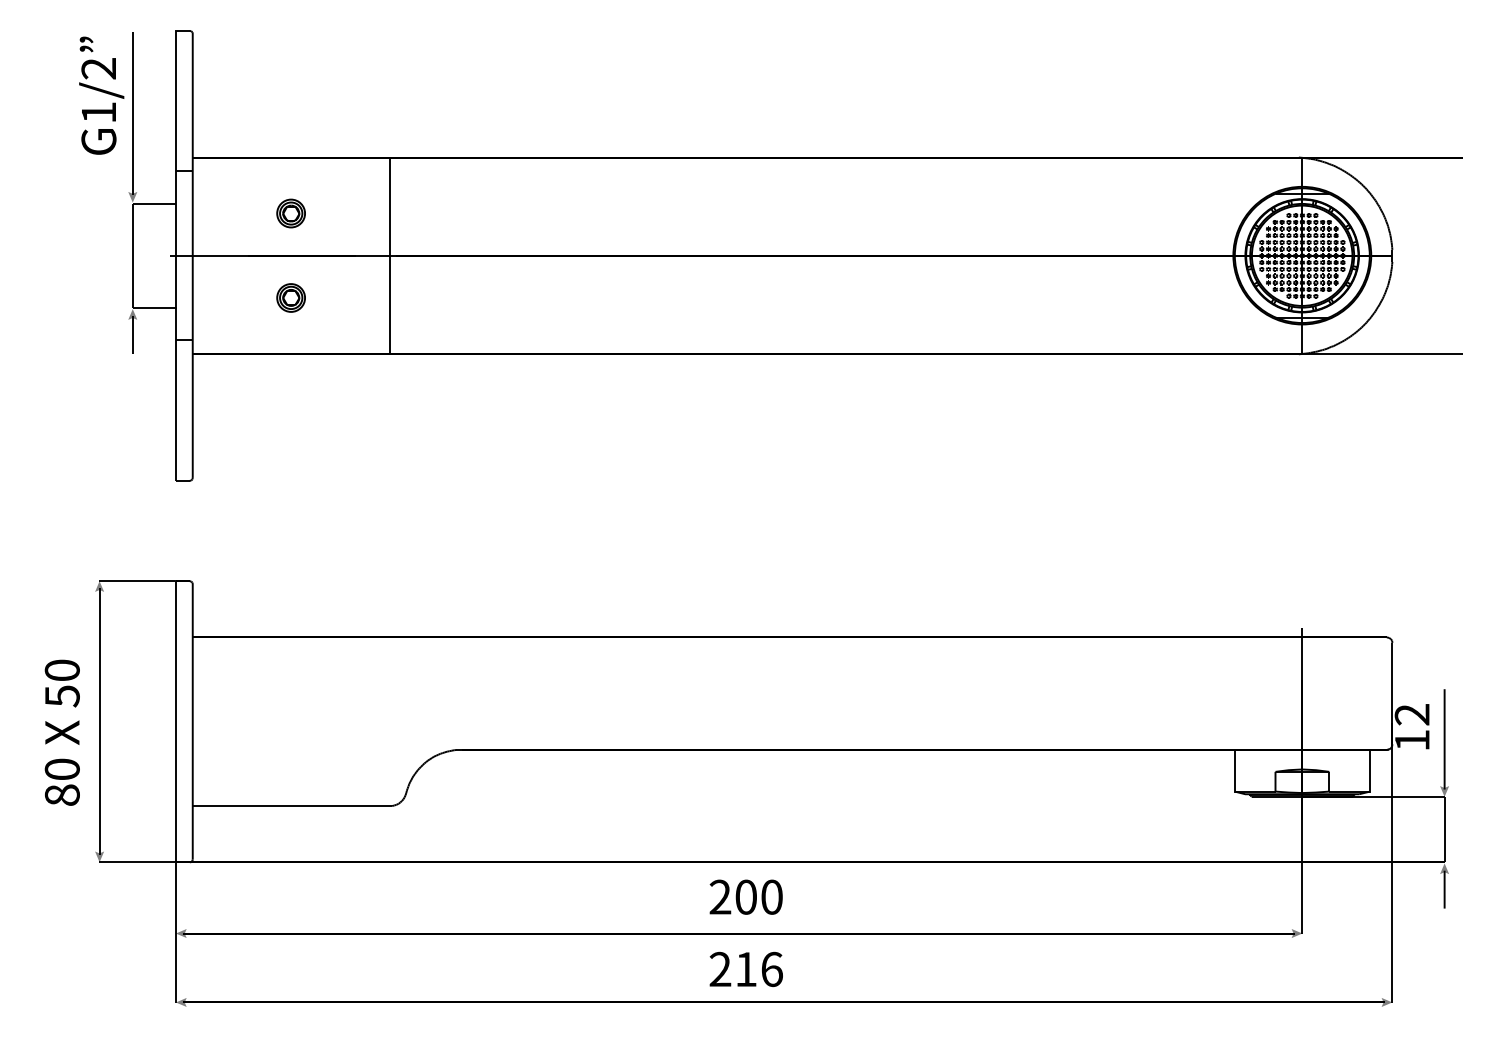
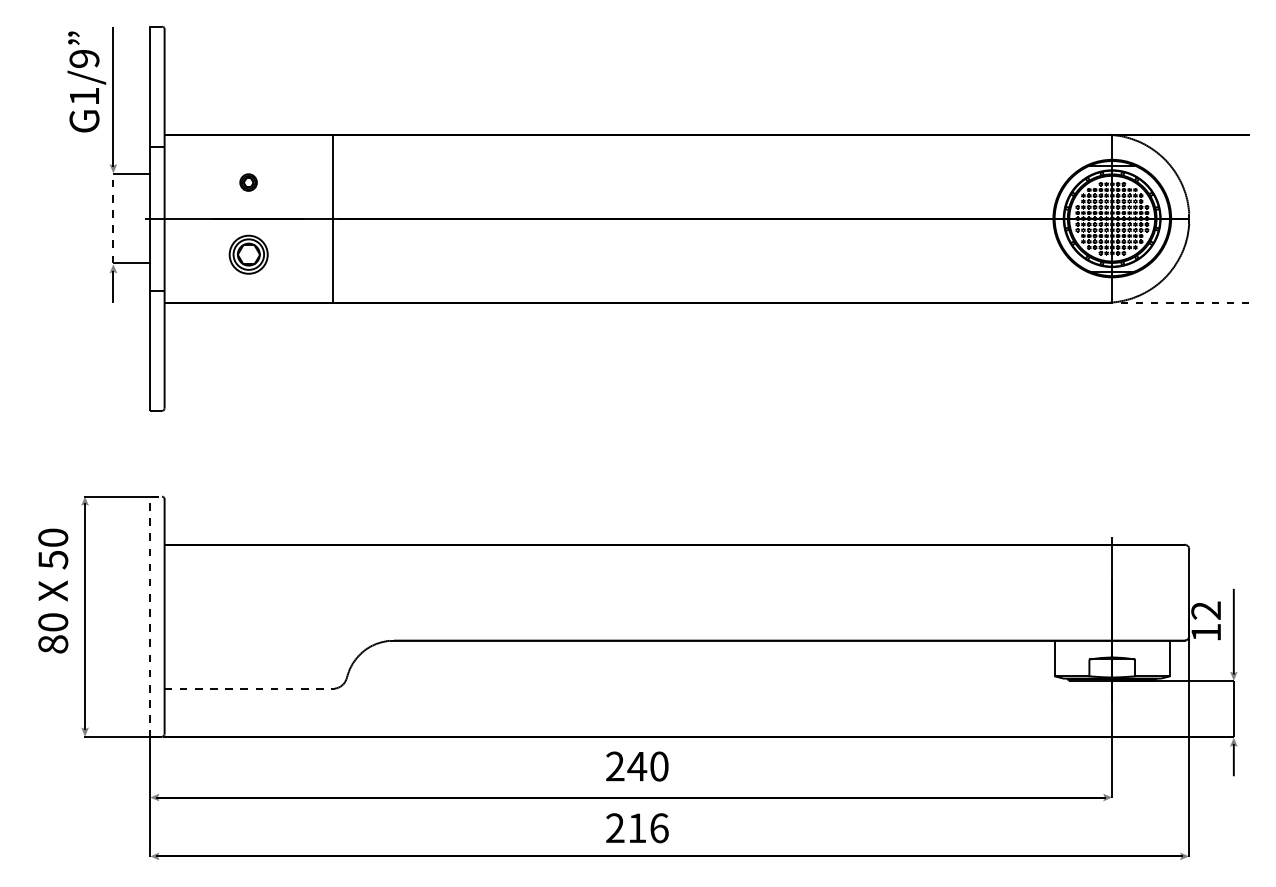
text: (99, 68) -> (84, 58), G1/2 -> G1/9
part: (290, 213) -> (248, 182), size x0.7
line: (132, 255) -> (113, 218), solid -> dashed
part: (290, 297) -> (248, 254), size x1.6
line: (1378, 354) -> (1177, 303), solid -> dashed
line: (175, 706) -> (149, 603), solid -> dashed
text: (61, 732) -> (52, 590), moved
line: (291, 806) -> (248, 689), solid -> dashed
text: (745, 896) -> (636, 765), 200 -> 240

